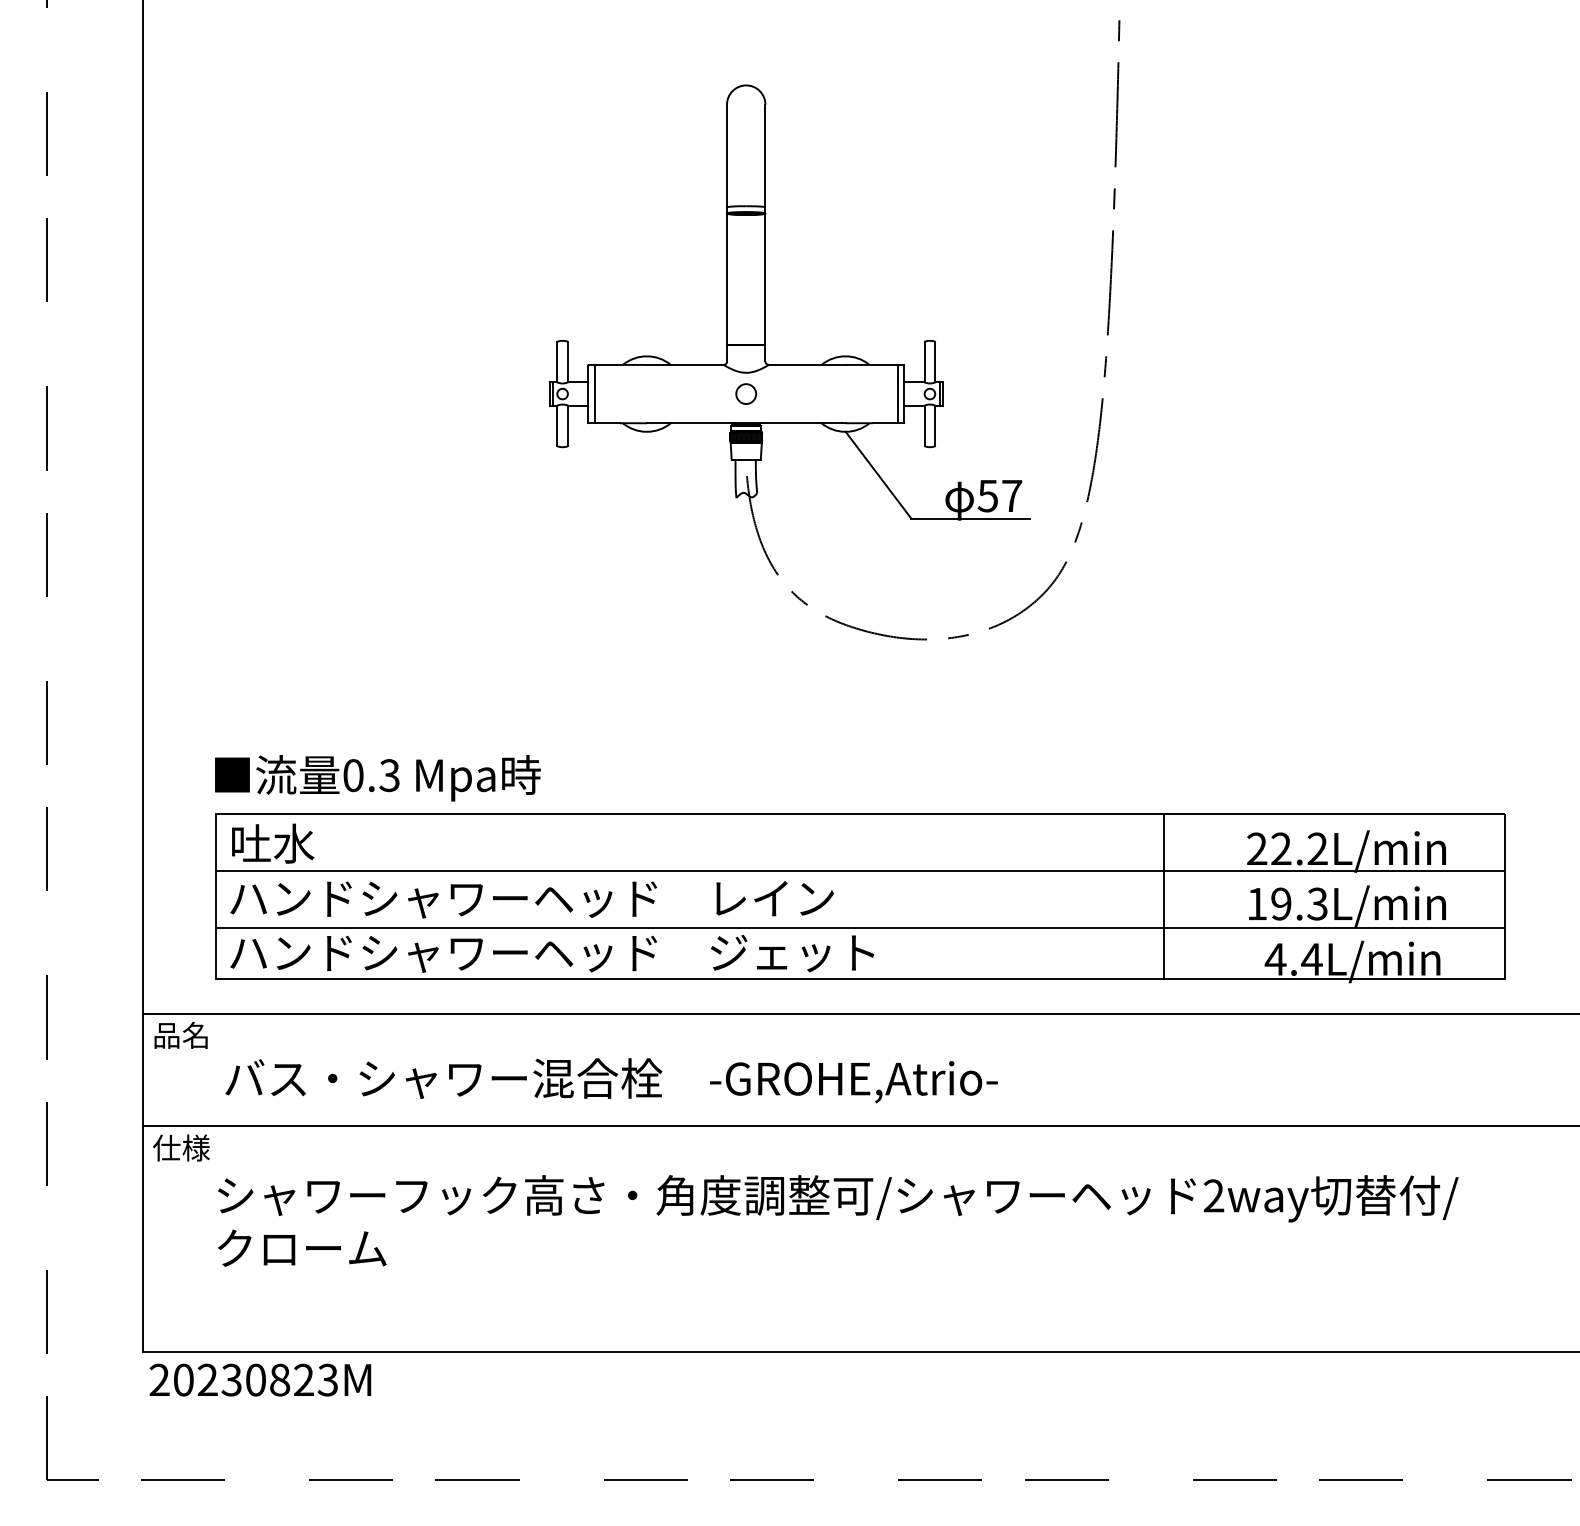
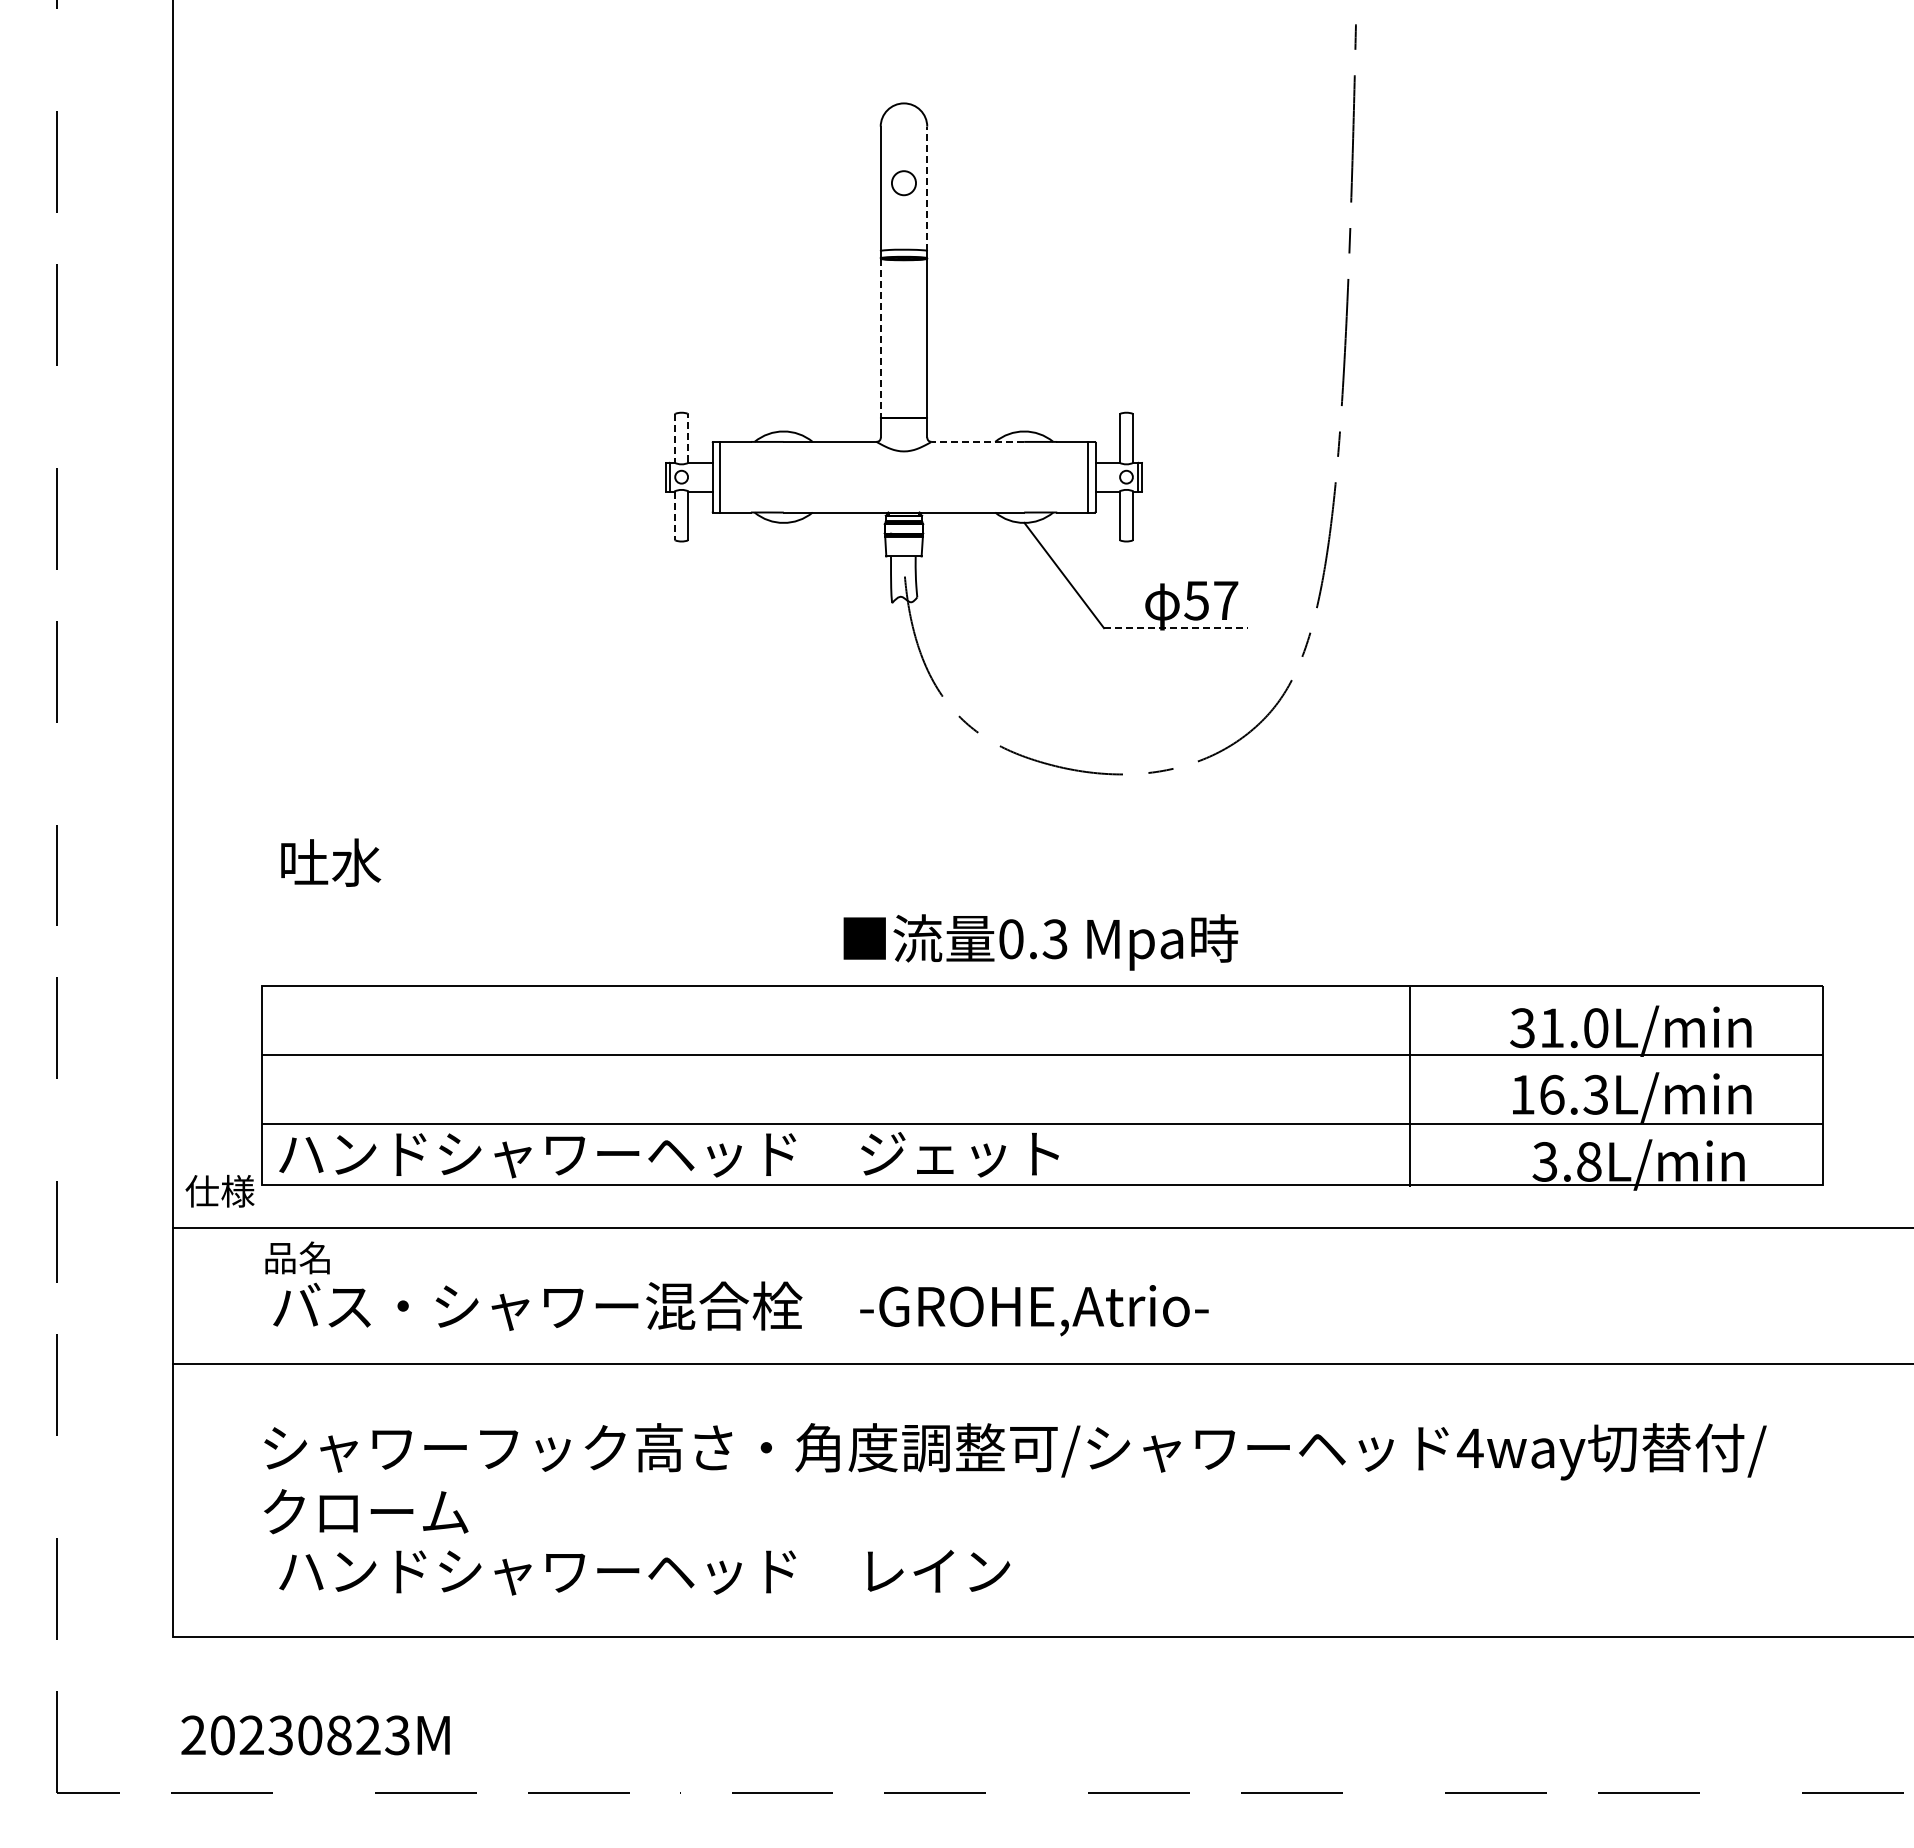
line: (765, 155) -> (927, 188), solid -> dashed
line: (726, 279) -> (880, 338), solid -> dashed
line: (557, 362) -> (675, 438), solid -> dashed
line: (568, 362) -> (688, 438), solid -> dashed
line: (806, 364) -> (977, 441), solid -> dashed
circle: (745, 394) -> (903, 183), moved
line: (557, 426) -> (675, 516), solid -> dashed
hatch: (745, 436) -> (903, 528), removed
line: (970, 519) -> (1175, 628), solid -> dashed
text: (377, 778) -> (1040, 942), moved
text: (273, 843) -> (331, 862), moved
text: (1287, 849) -> (1559, 1028), 22.2L/min -> 31.0L/min
text: (531, 899) -> (644, 1572), moved
text: (1281, 903) -> (1552, 1094), 19.3L/min -> 16.3L/min
text: (1293, 959) -> (1566, 1161), 4.4L/min -> 3.8L/min
text: (181, 1035) -> (297, 1257), moved
text: (181, 1147) -> (219, 1190), moved
text: (1213, 1195) -> (1470, 1447), 2way -> 4way
text: (260, 1380) -> (315, 1735), moved

